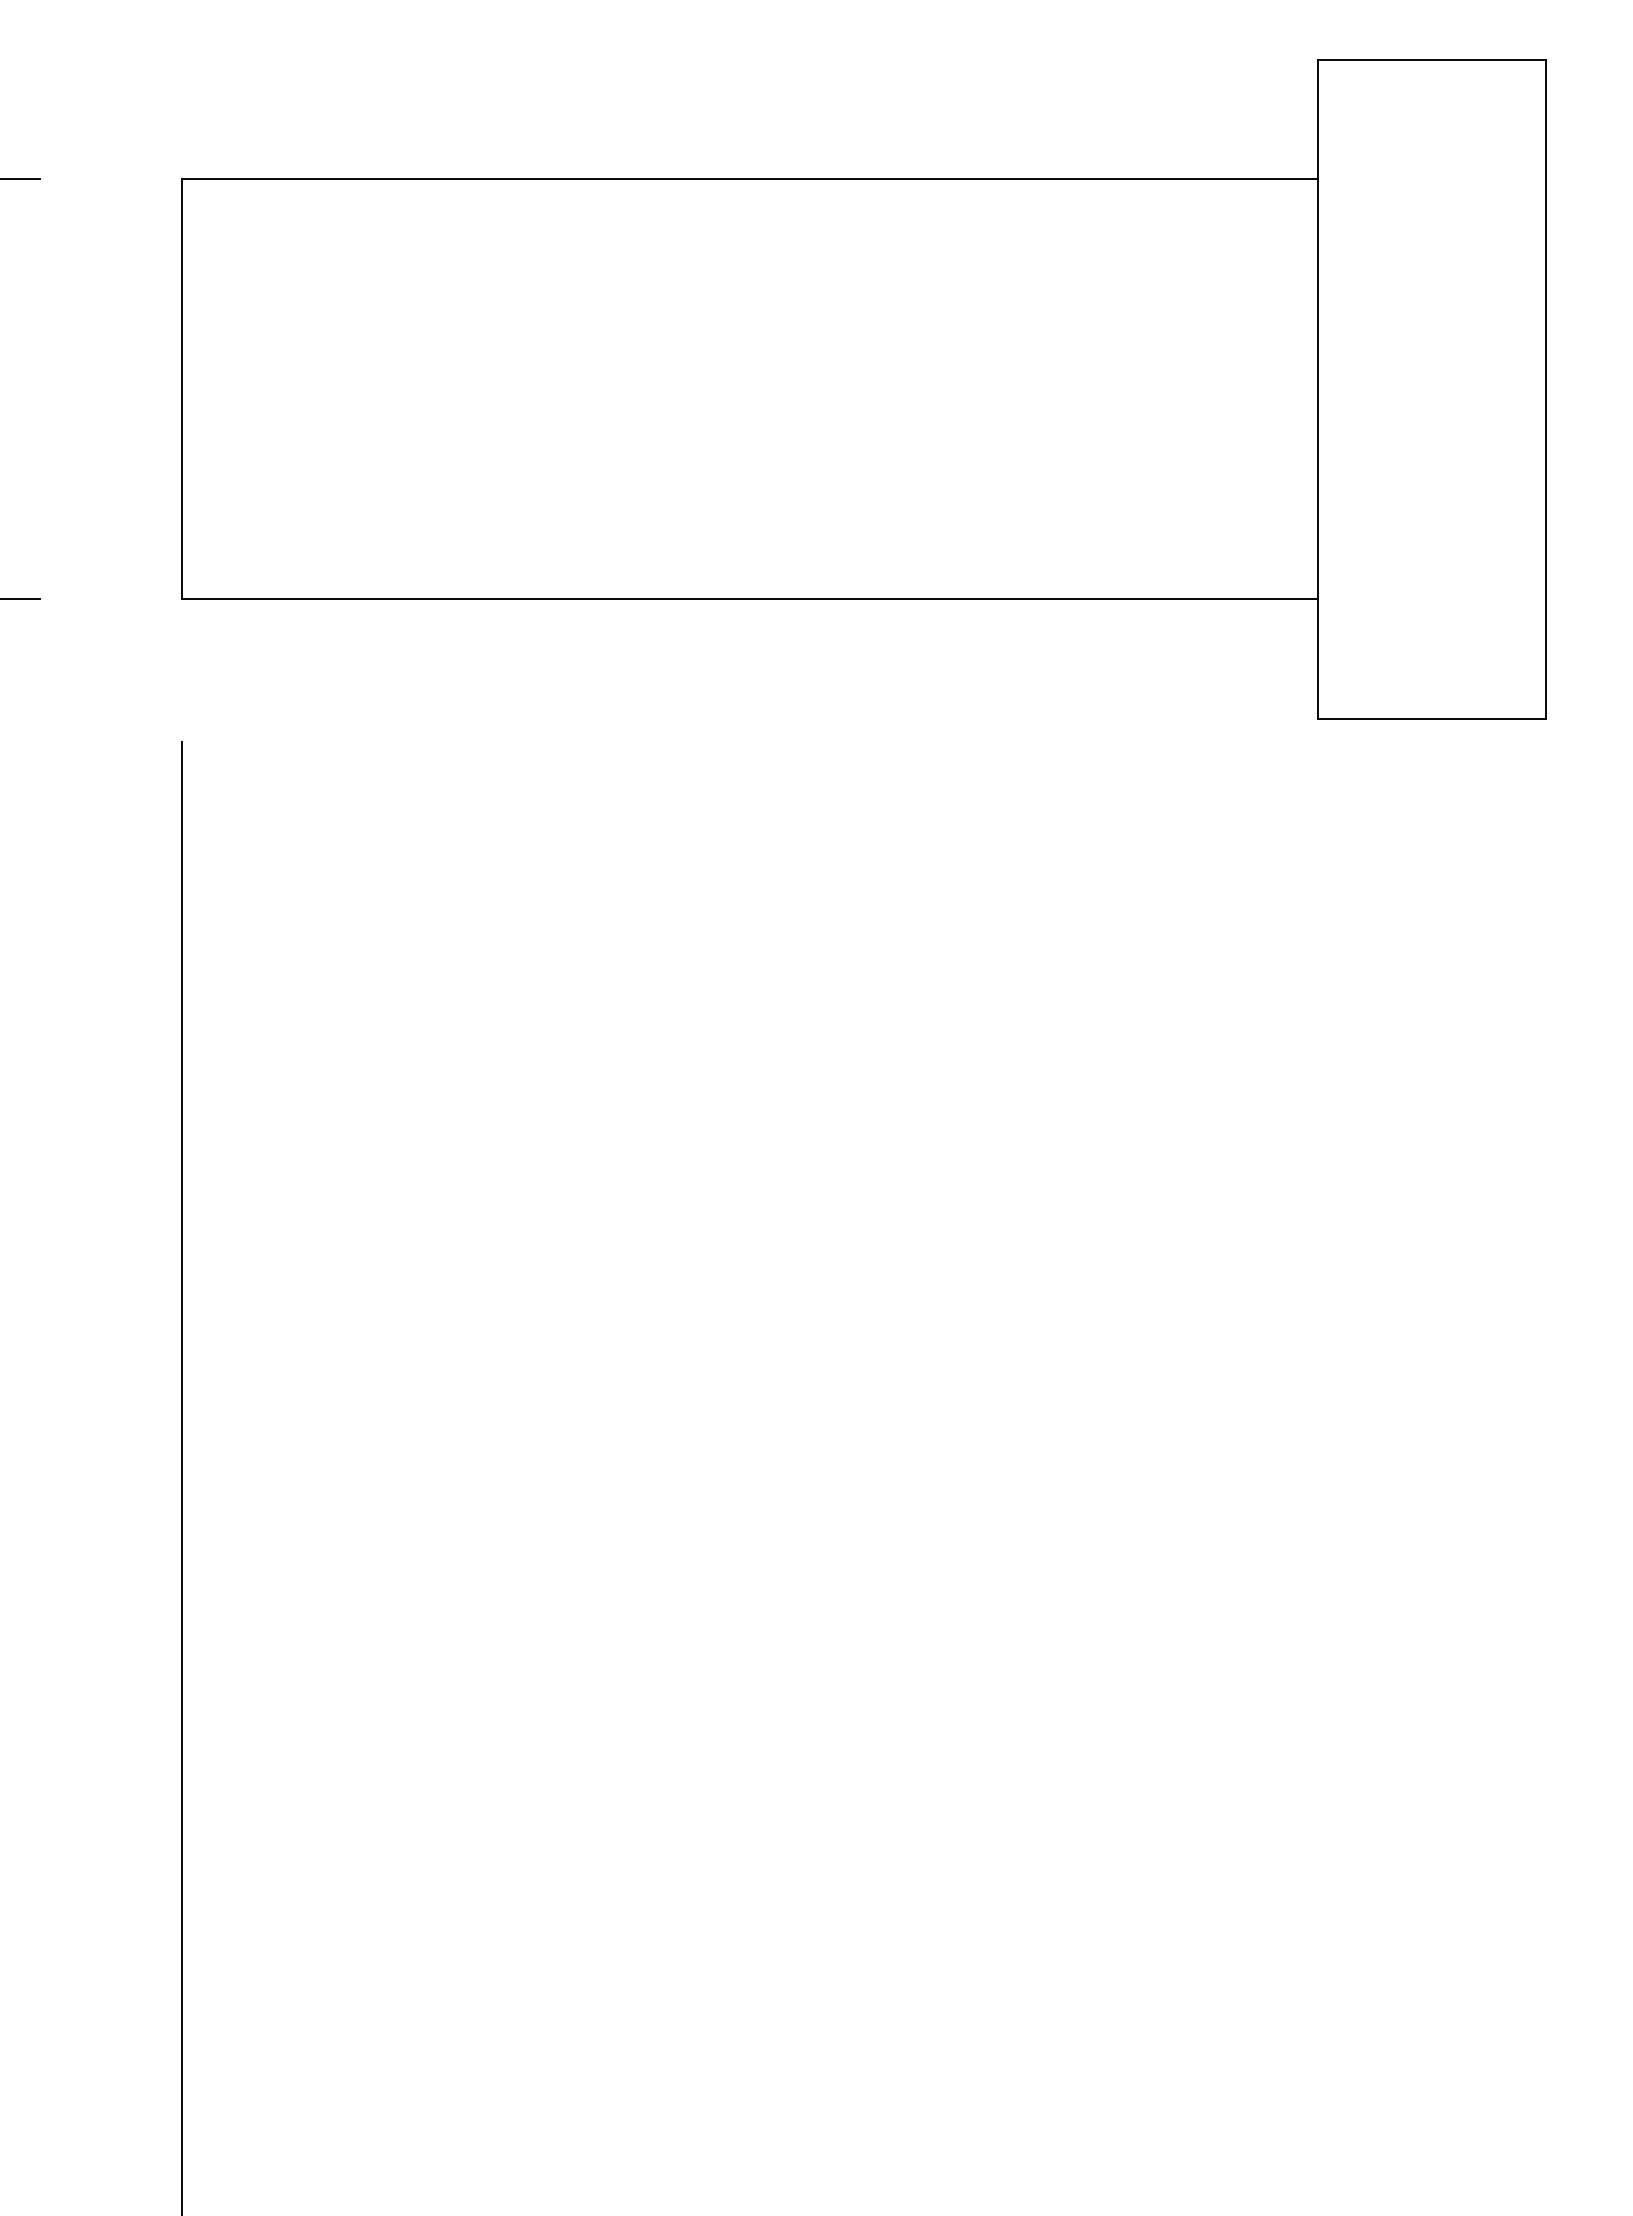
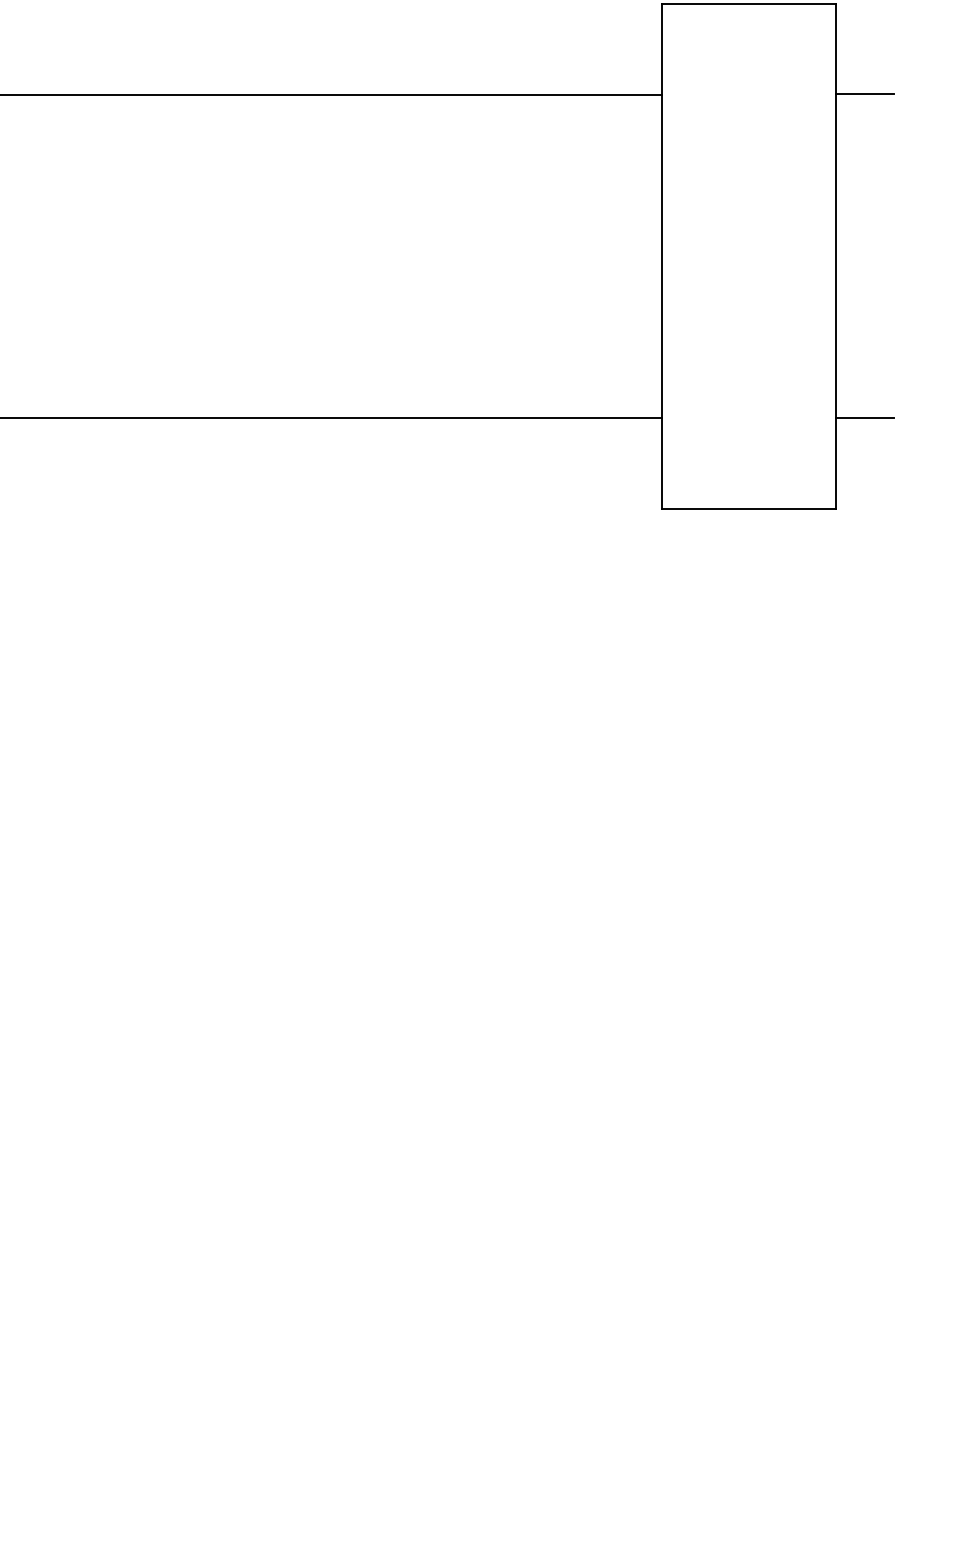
line: (1582, 177) -> (864, 93), added
line: (1582, 600) -> (864, 418), added

